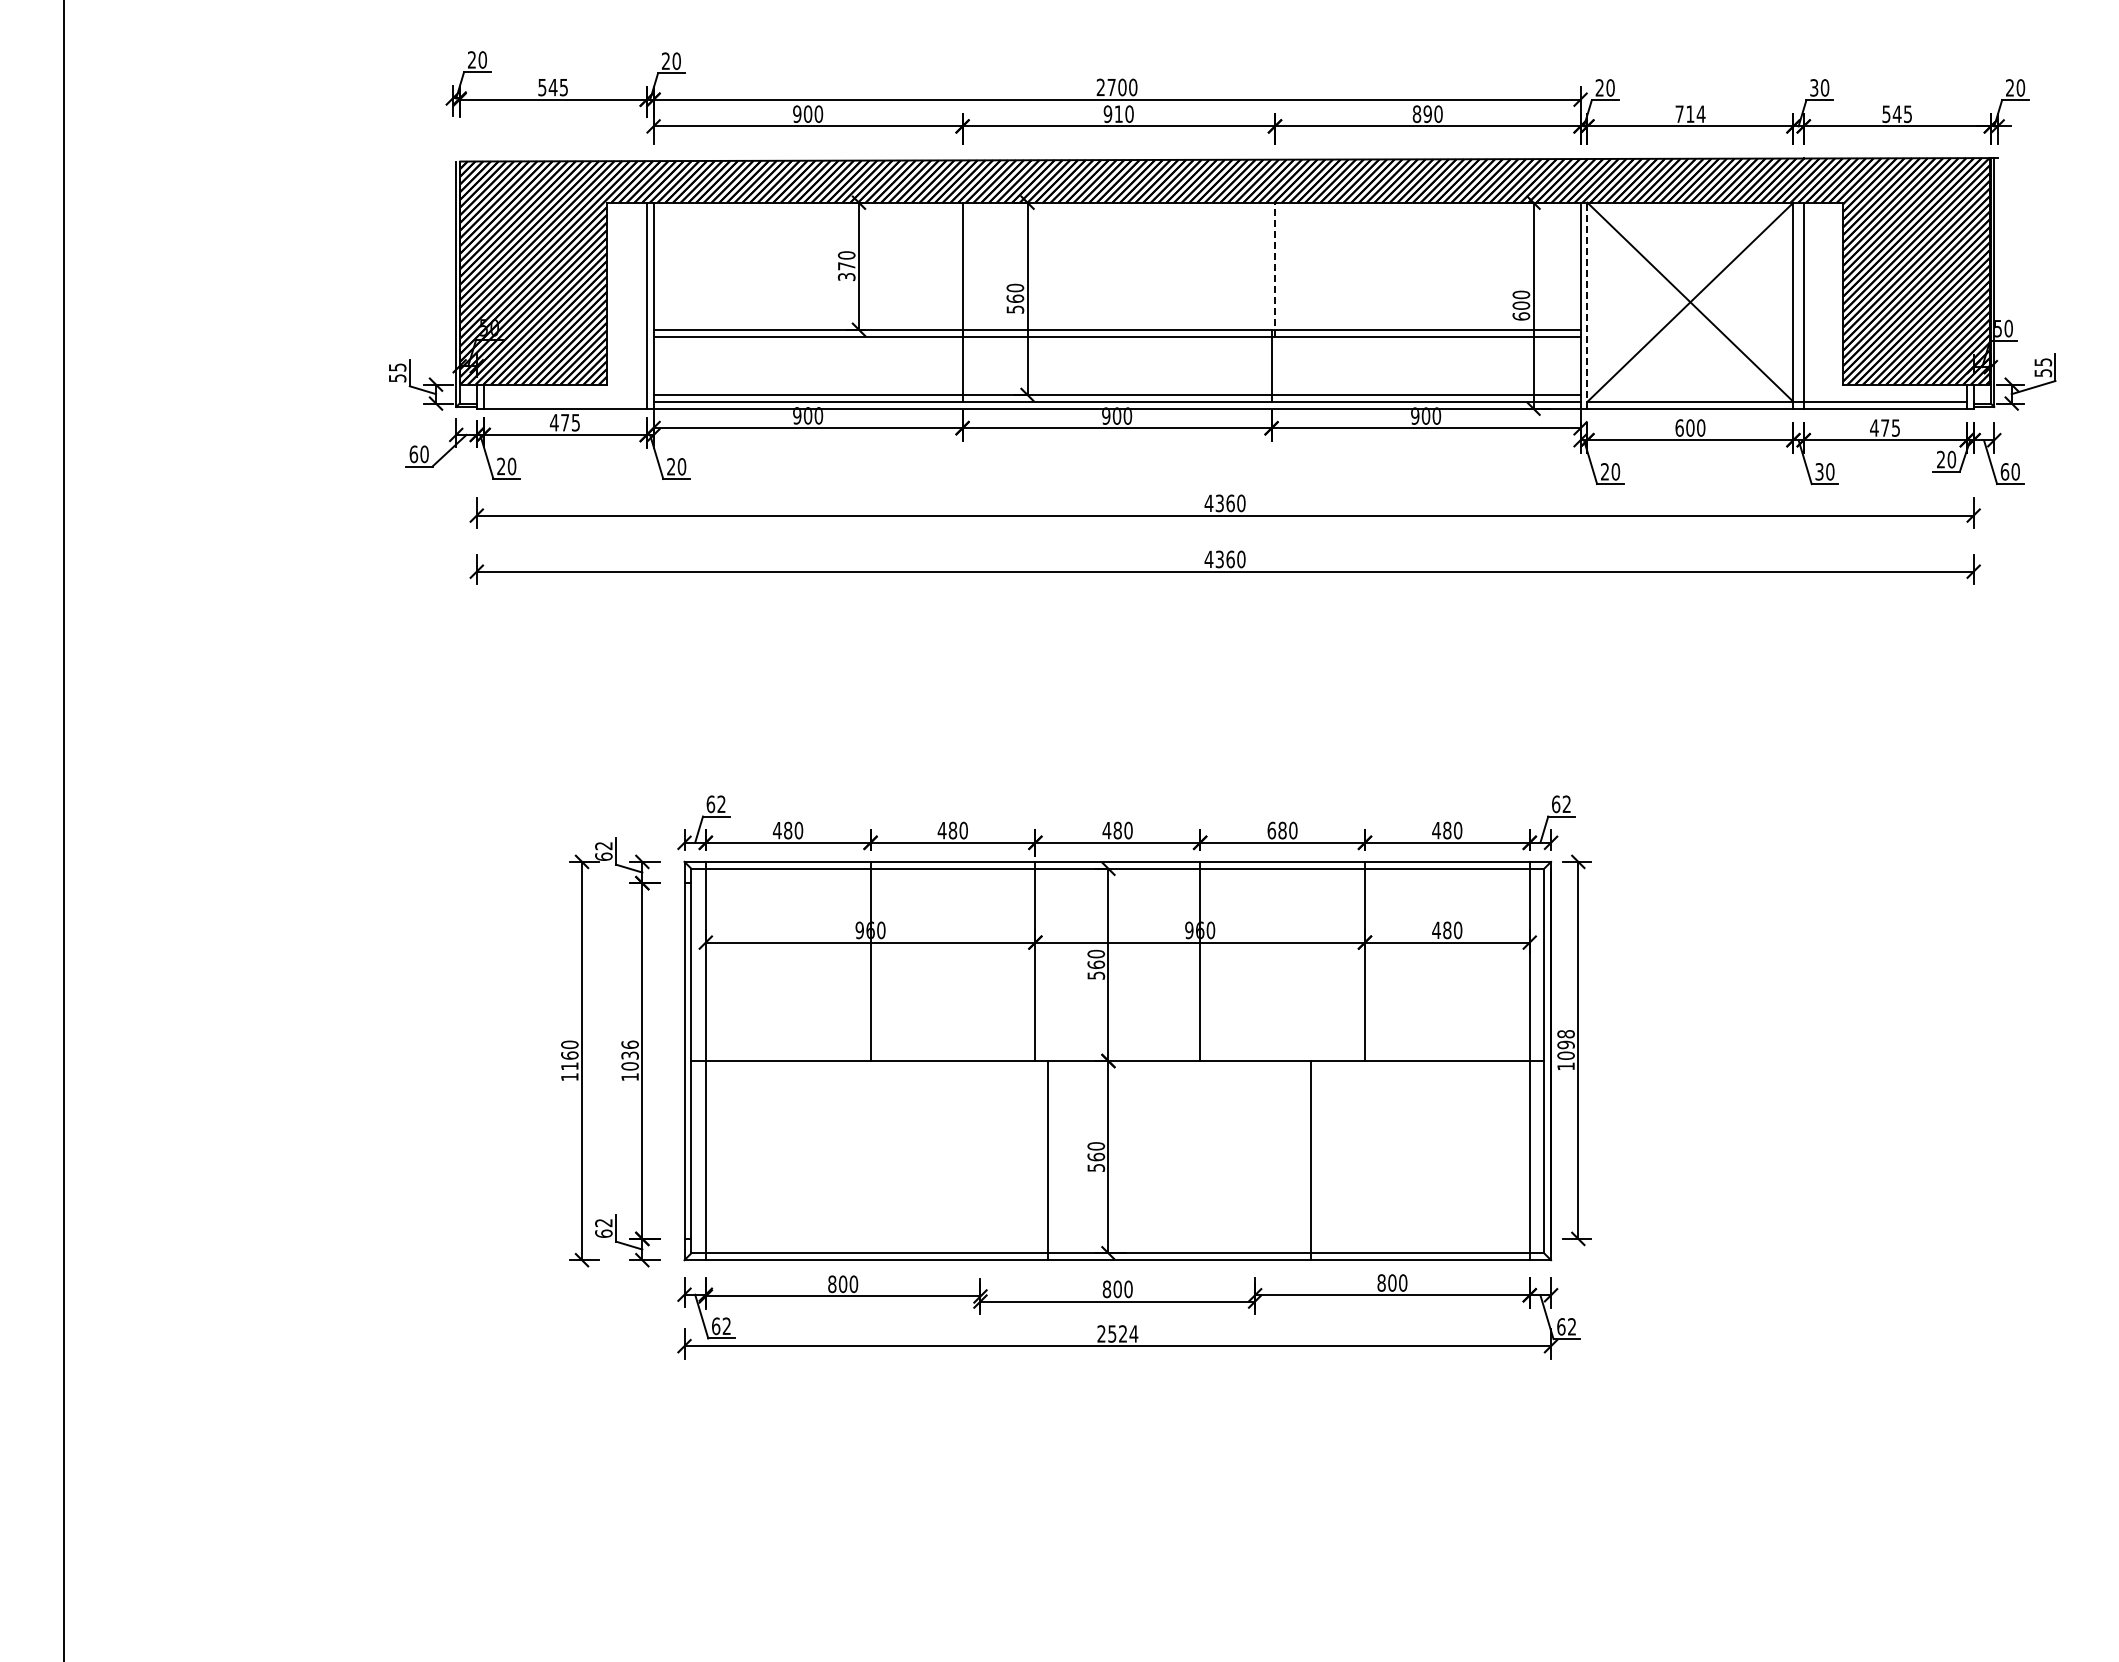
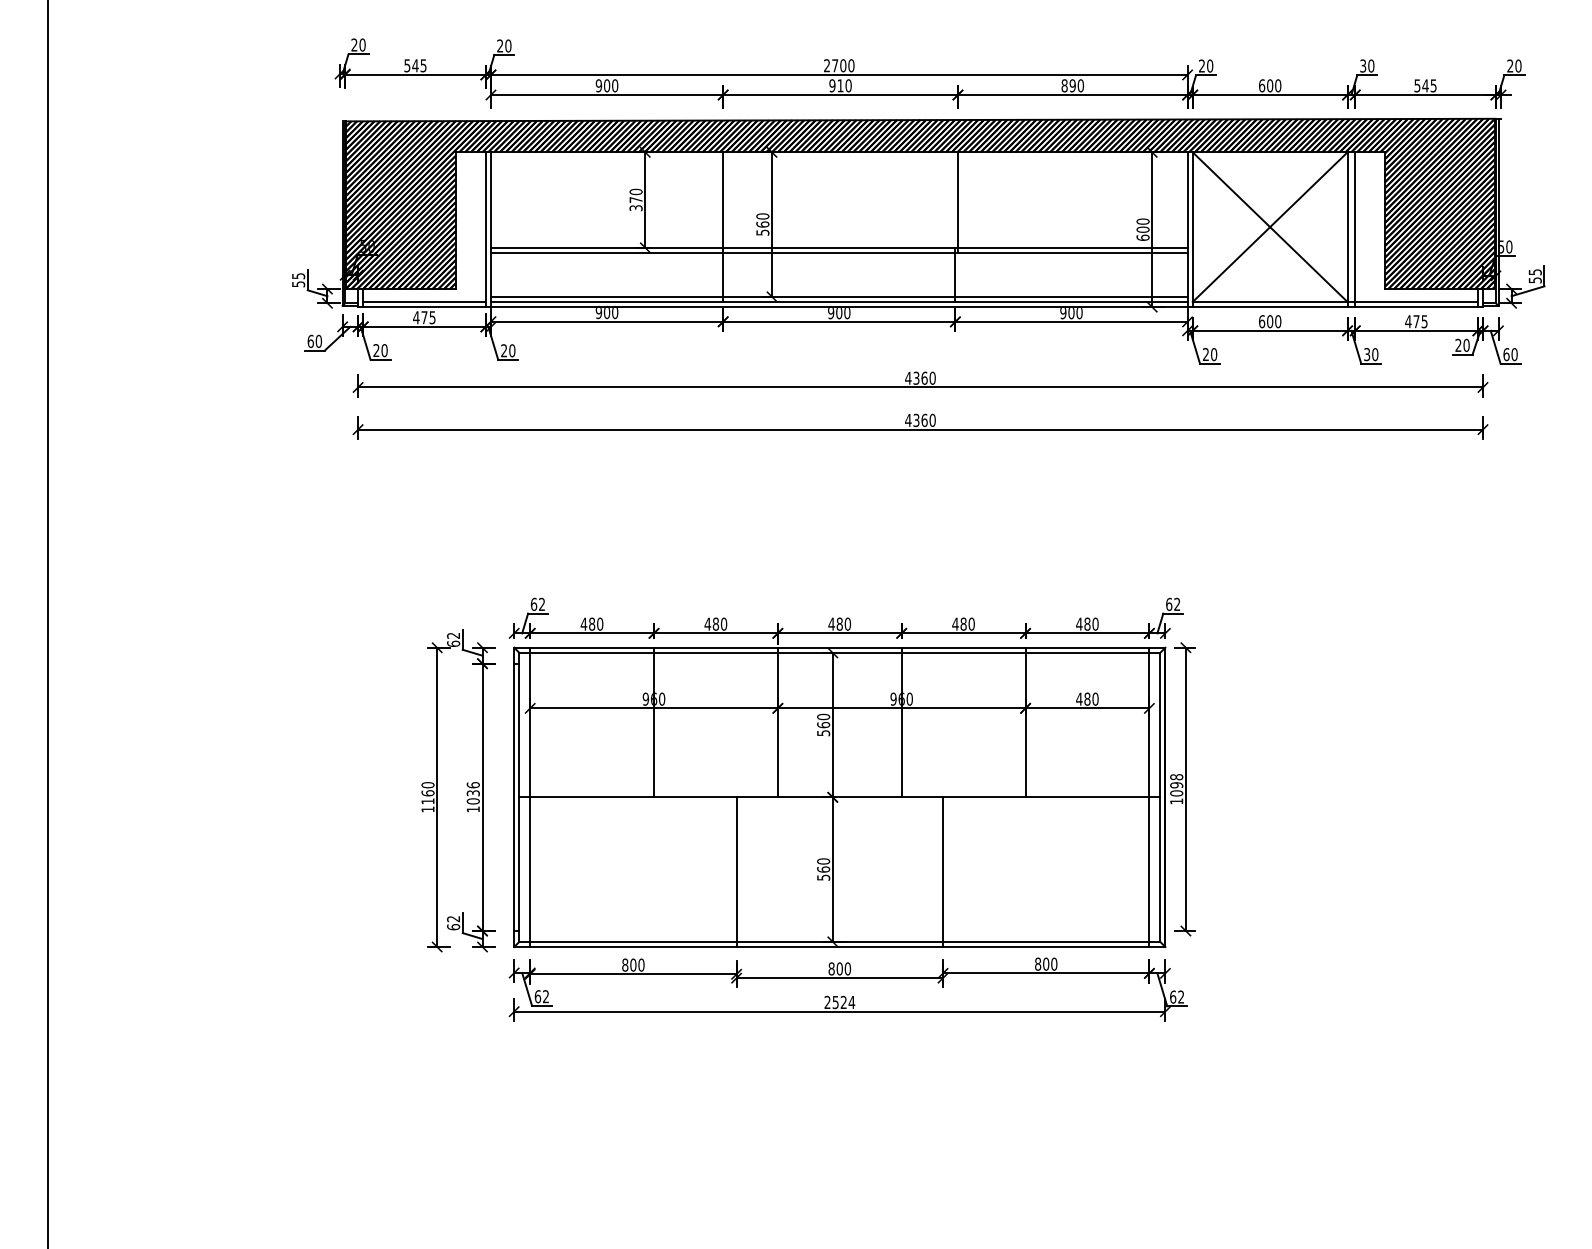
text: (1690, 113) -> (1270, 85), 714 -> 600
line: (1275, 269) -> (958, 202), dashed -> solid
line: (1587, 305) -> (1192, 229), dashed -> solid
line: (564, 401) -> (424, 301), added
text: (1271, 830) -> (955, 624), 680 -> 480
line: (1048, 1160) -> (736, 872), moved
line: (1311, 1160) -> (943, 872), moved

